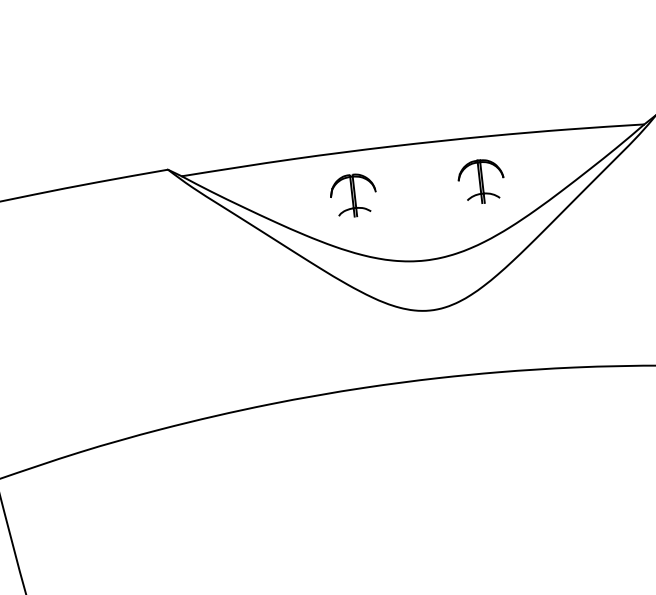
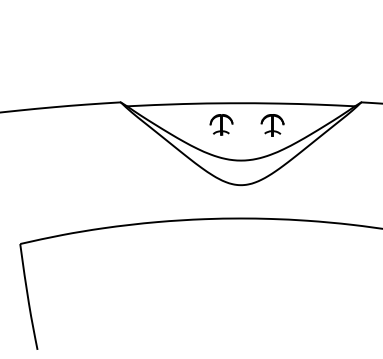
part: (353, 194) -> (221, 124), moved

